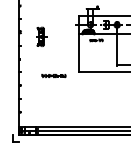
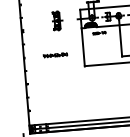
part: (41, 36) -> (57, 20), moved
line: (53, 76) -> (55, 55), moved

